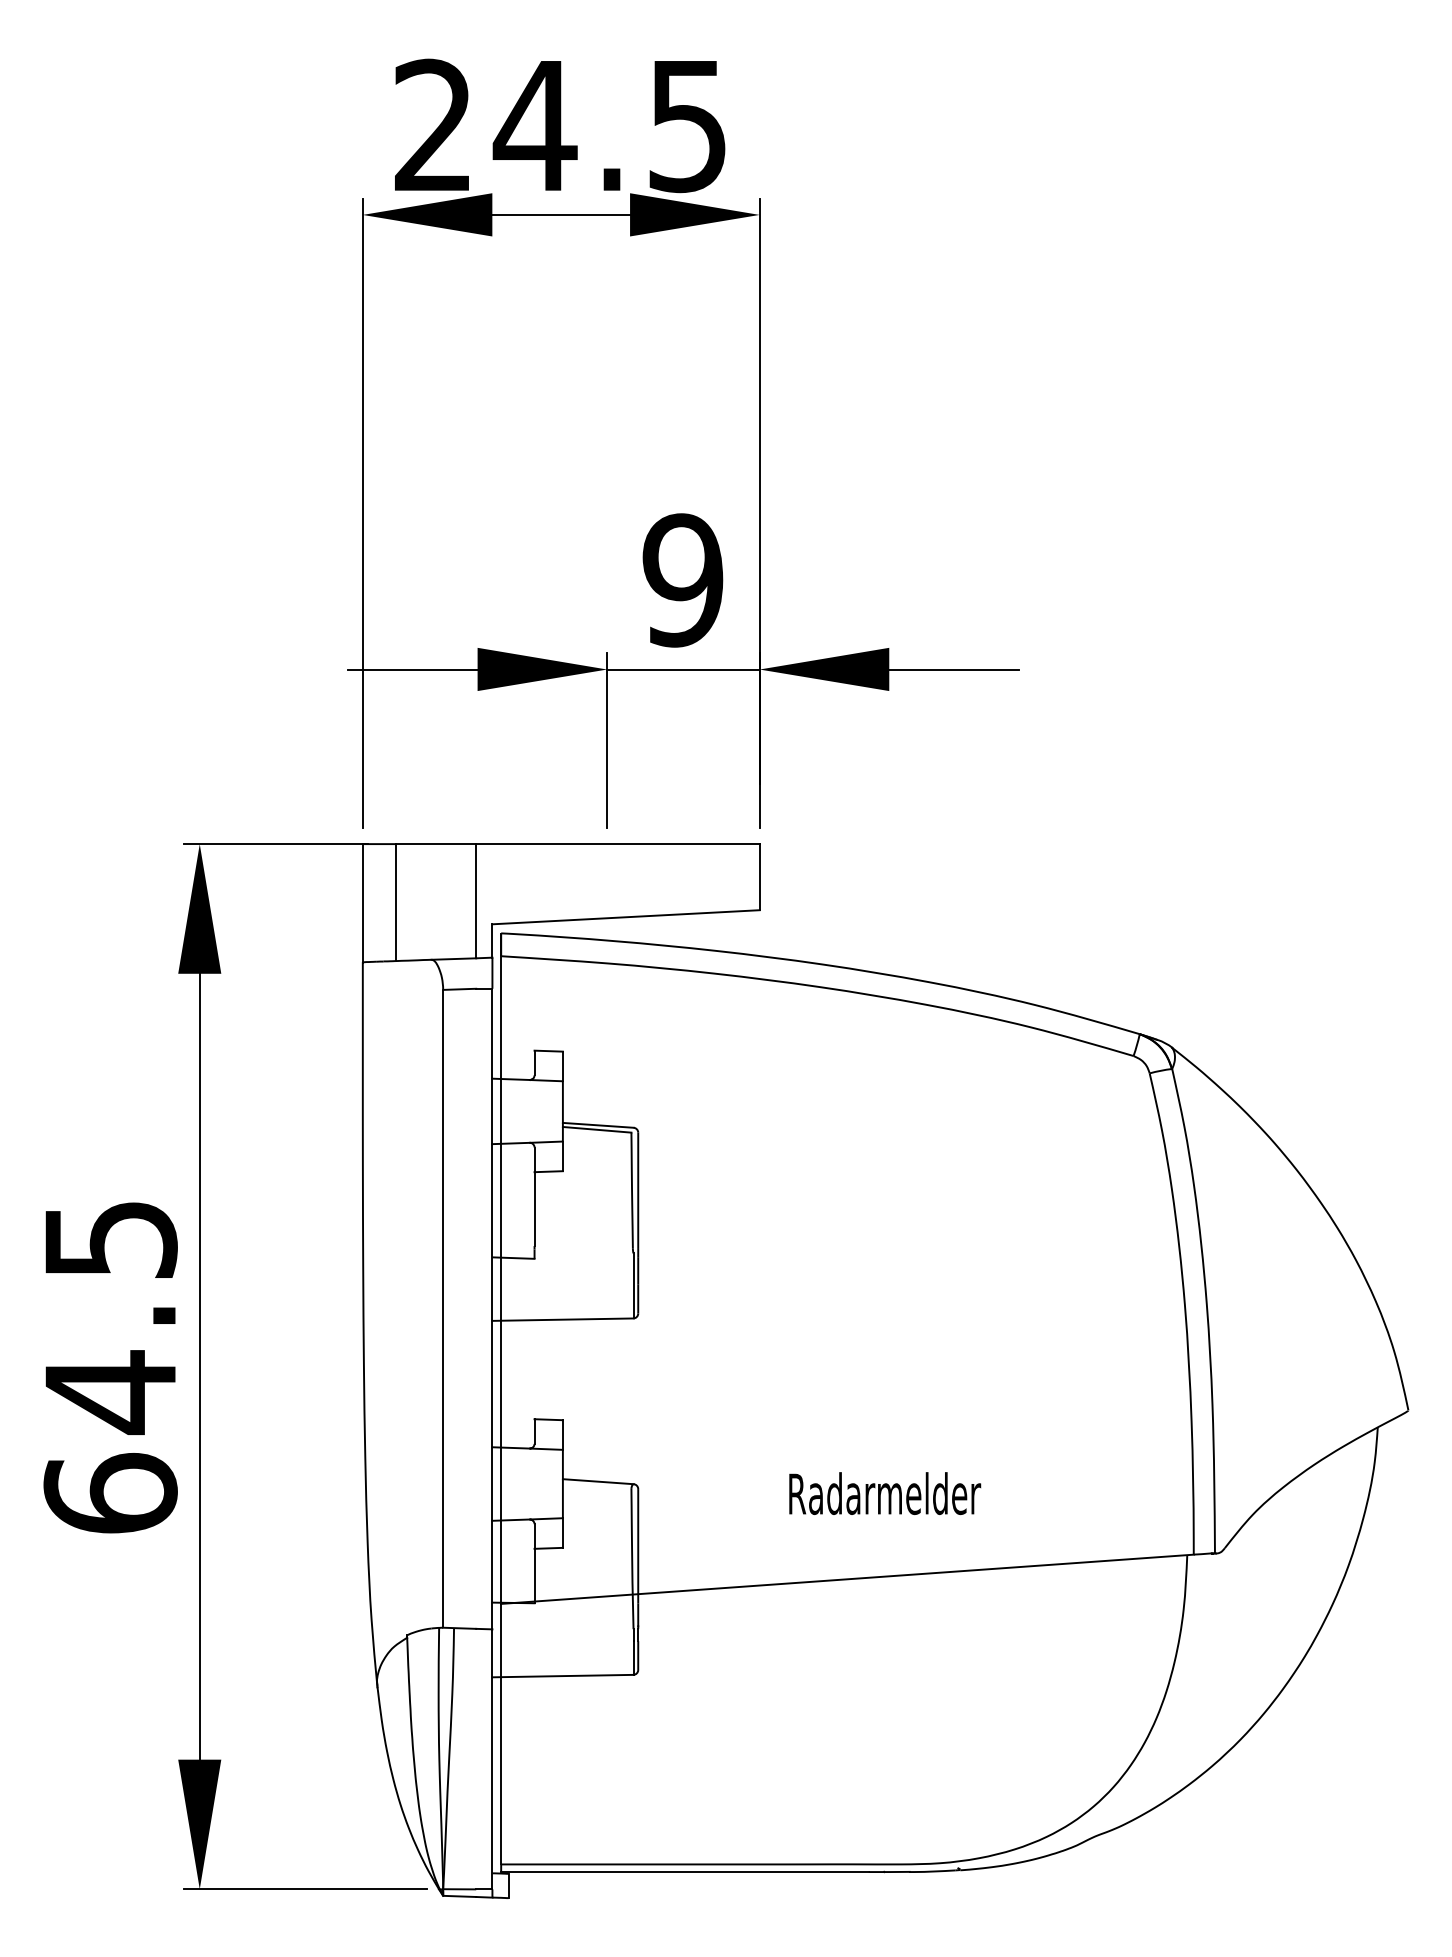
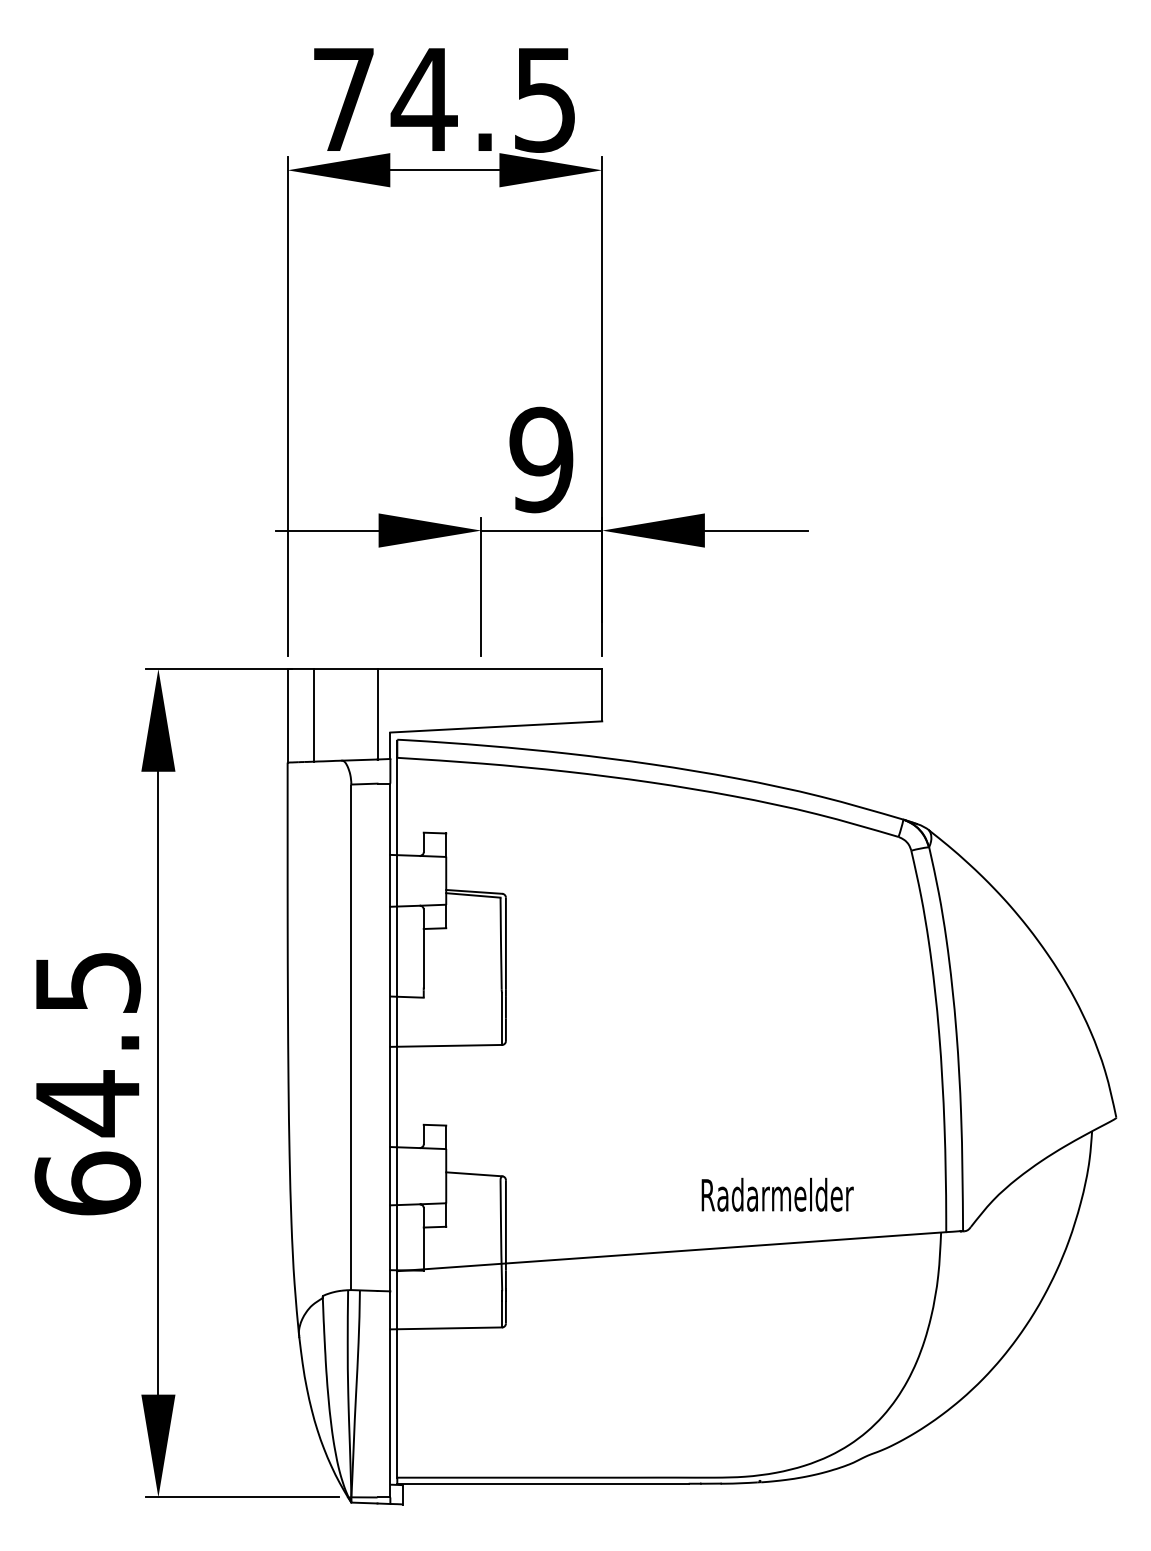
text: (433, 124) -> (343, 98), 24.5 -> 74.5
text: (885, 1493) -> (778, 1194), moved

